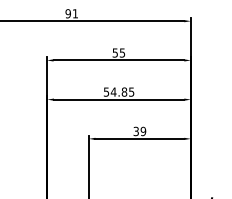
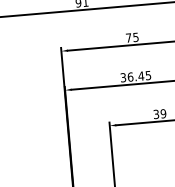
text: (114, 52) -> (127, 37), 55 -> 75
text: (115, 91) -> (132, 76), 54.85 -> 36.45

